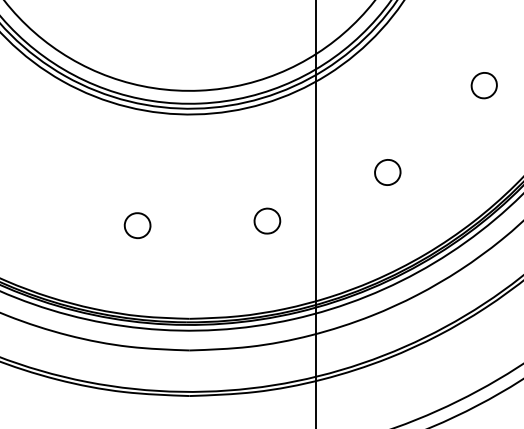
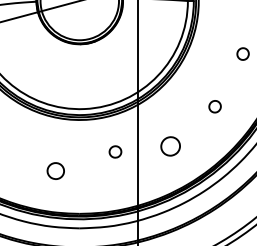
part: (387, 172) -> (170, 146), size x1.6
part: (267, 220) -> (115, 151), moved
part: (136, 224) -> (55, 170), size x1.4

